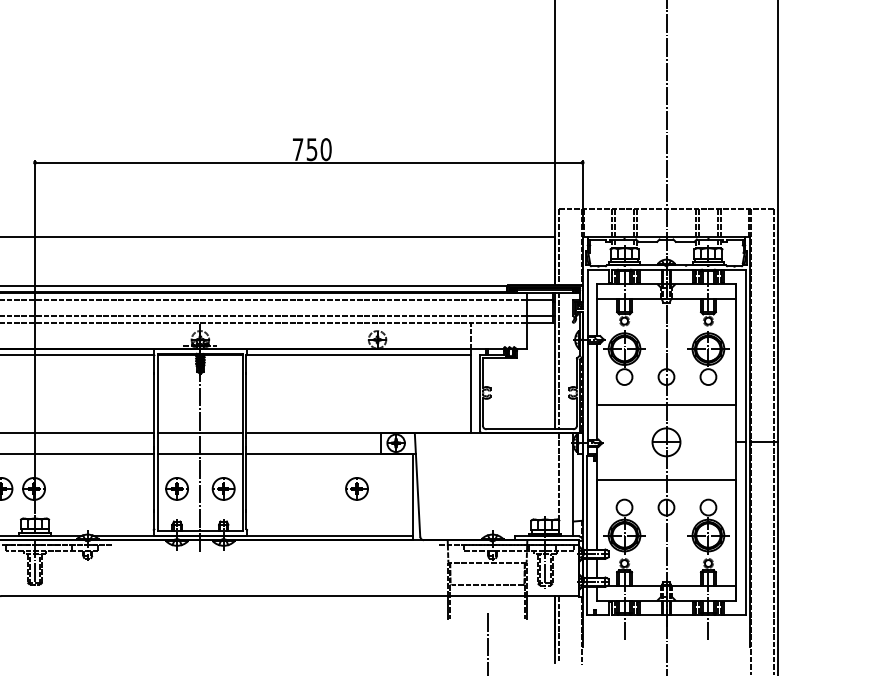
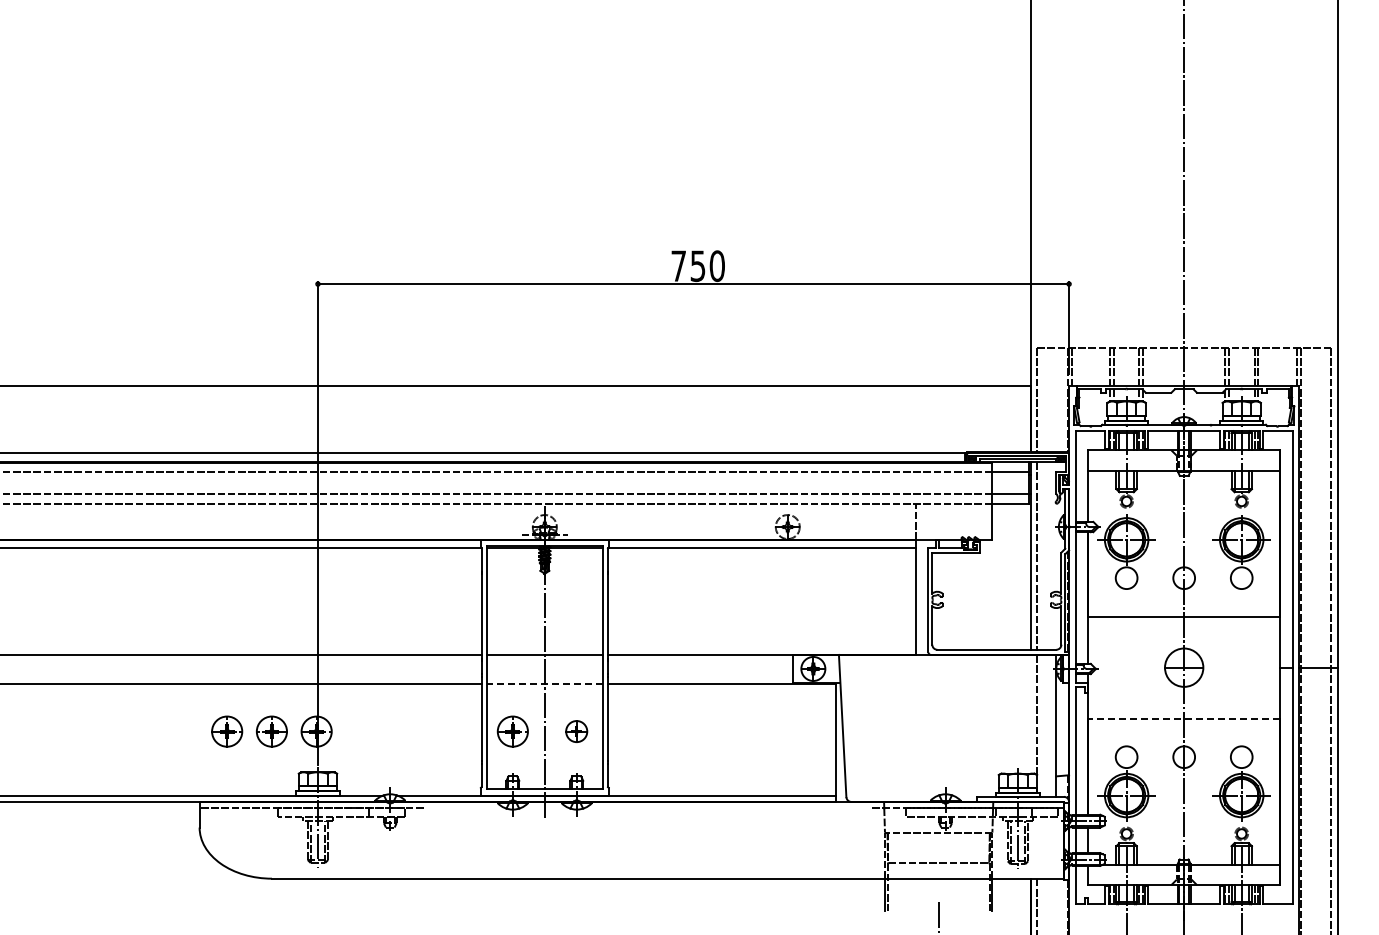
line: (200, 454) -> (544, 684), solid -> dashed
line: (666, 479) -> (1184, 718), solid -> dashed
part: (223, 488) -> (576, 731), size x0.7
part: (356, 488) -> (759, 731), removed

